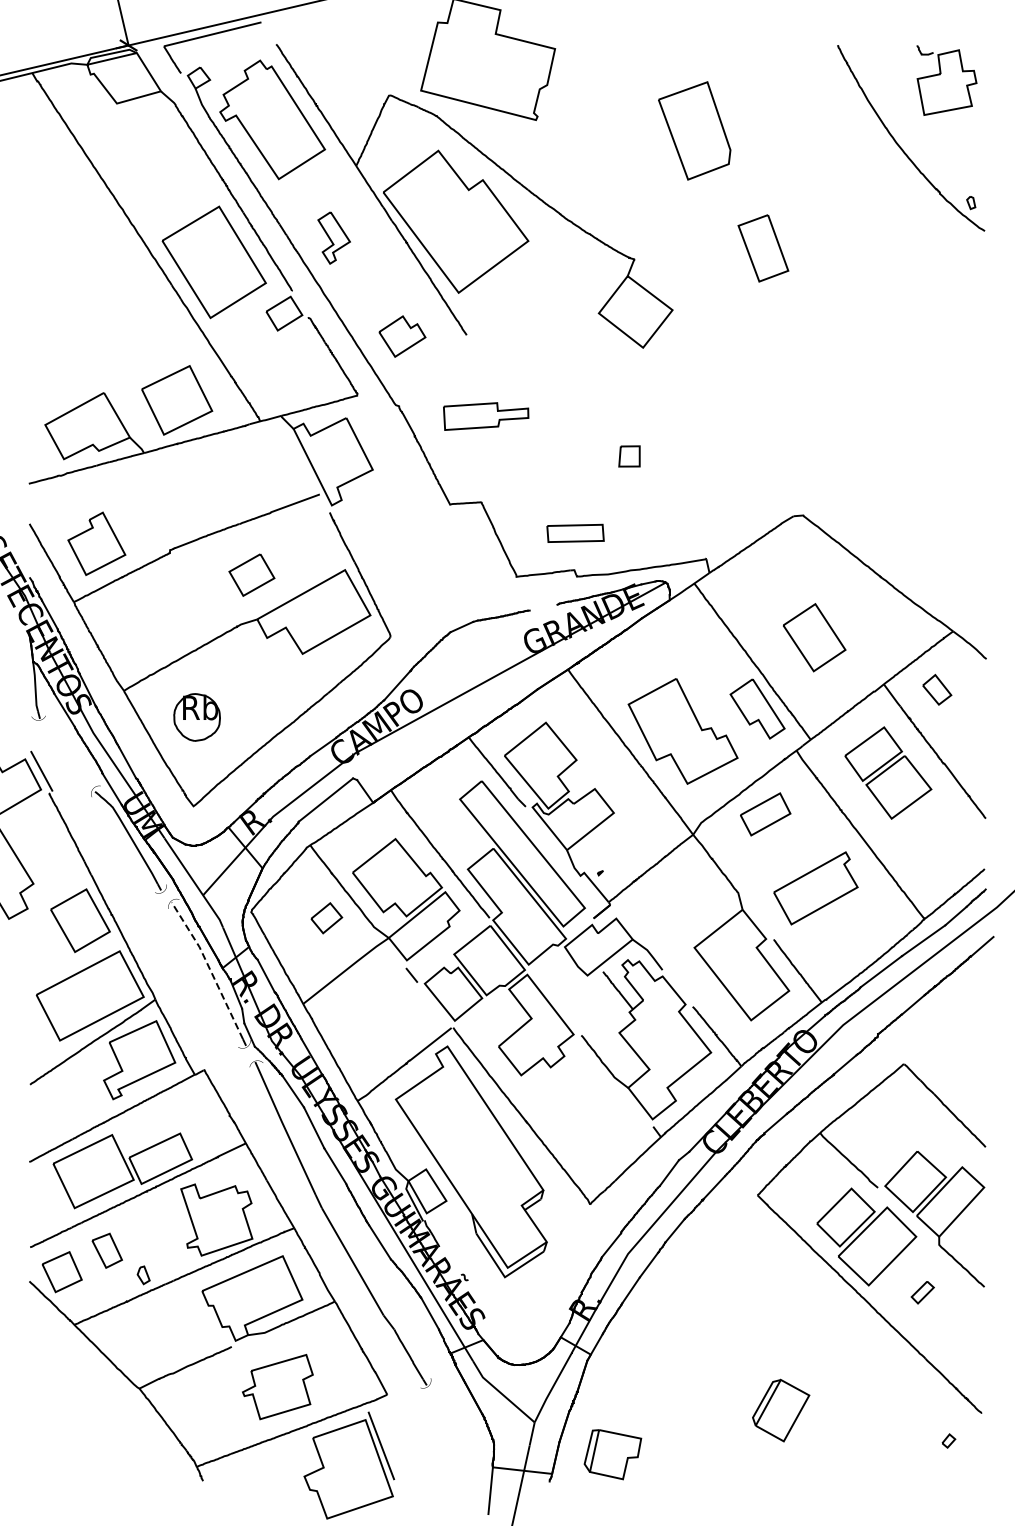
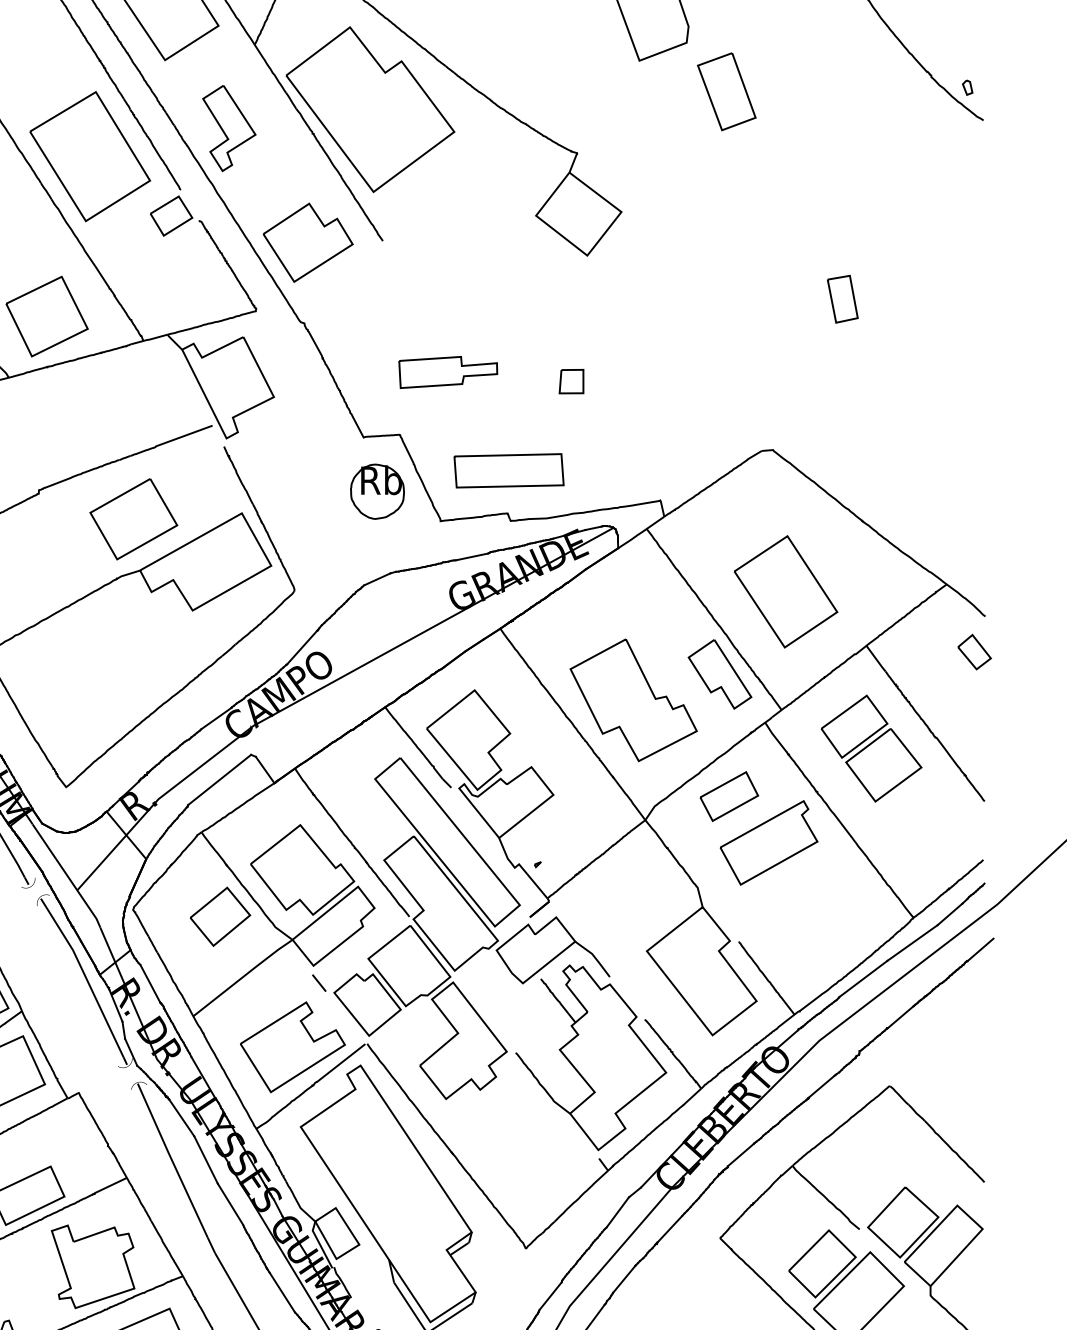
part: (333, 237) -> (228, 127), size x1.43
part: (763, 248) -> (726, 91), moved
part: (402, 336) -> (308, 242), size x1.67
part: (863, 385) -> (842, 299), added
part: (486, 416) -> (448, 372), moved
part: (575, 533) -> (508, 470), size x1.67
part: (251, 574) -> (133, 518), size x1.67
line: (543, 607) -> (471, 556), added
part: (814, 637) -> (785, 591), size x1.43
part: (937, 689) -> (974, 651), moved
part: (196, 717) -> (376, 491), moved
part: (815, 888) -> (768, 843), moved
part: (326, 918) -> (220, 917), size x1.67
line: (209, 968) -> (84, 975), dashed -> solid
part: (389, 1030) -> (293, 1047), added

